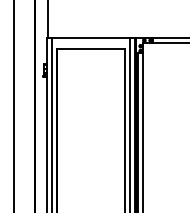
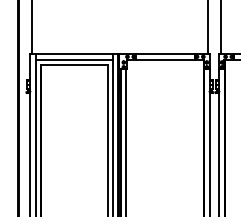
line: (91, 43) -> (74, 59), added

